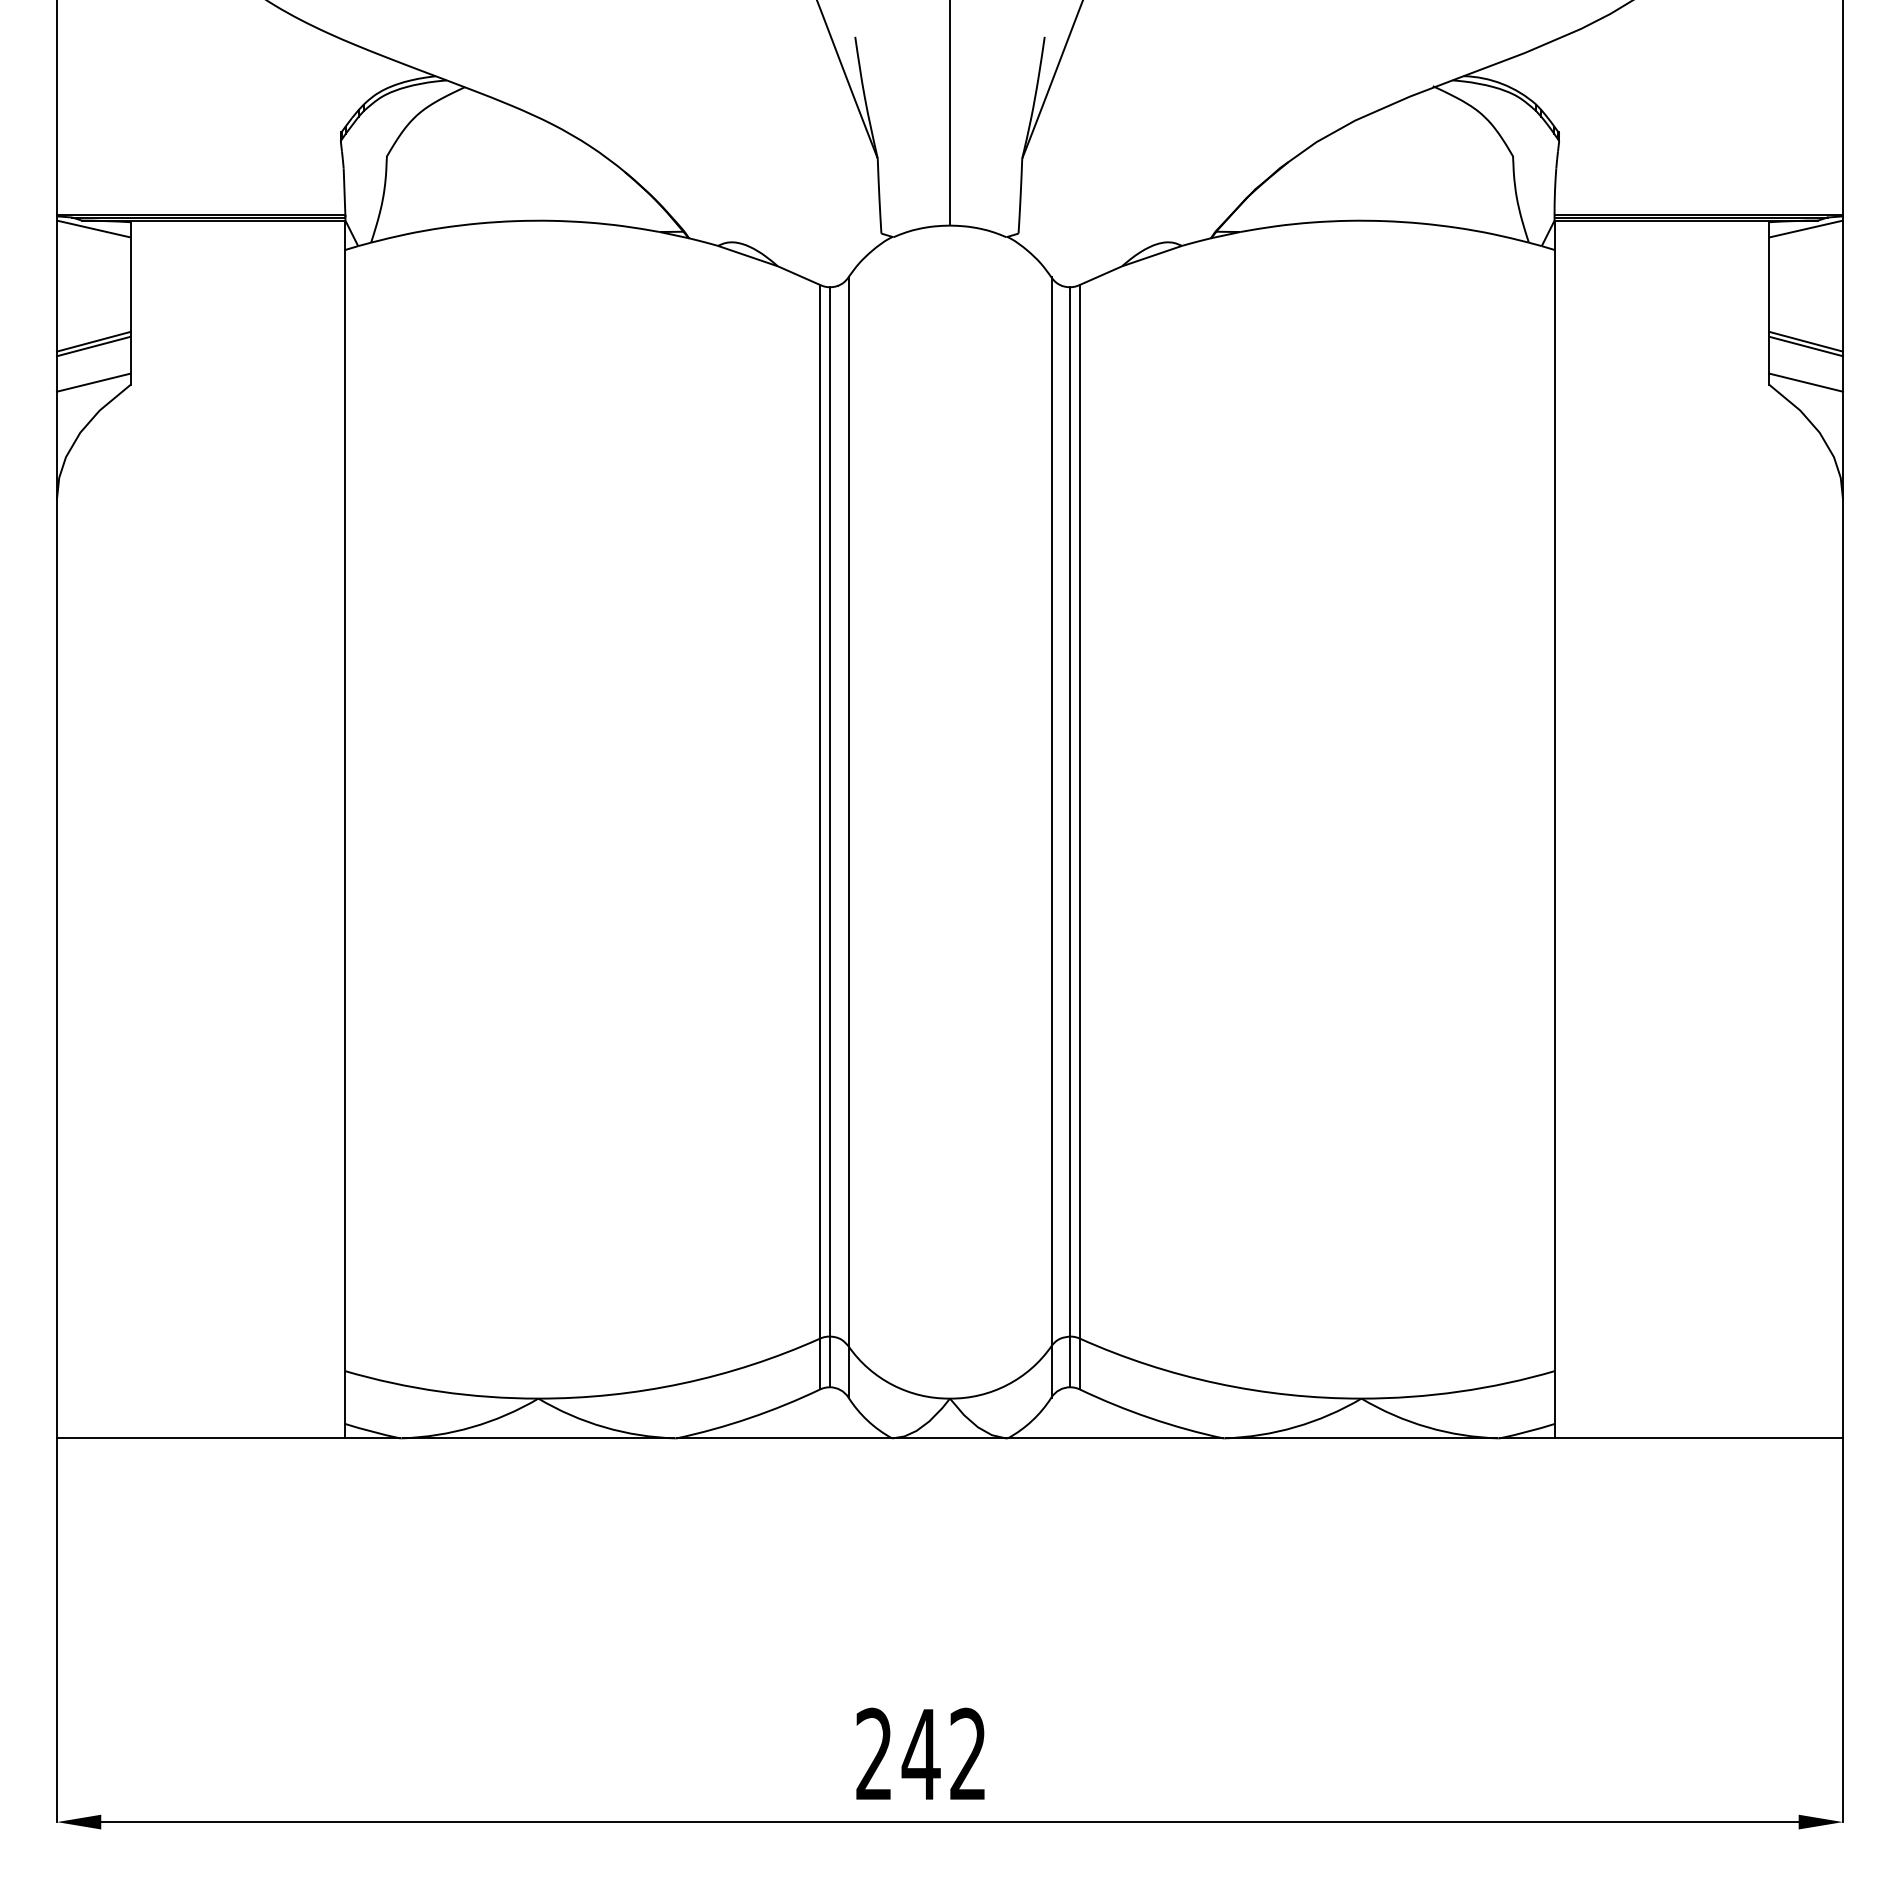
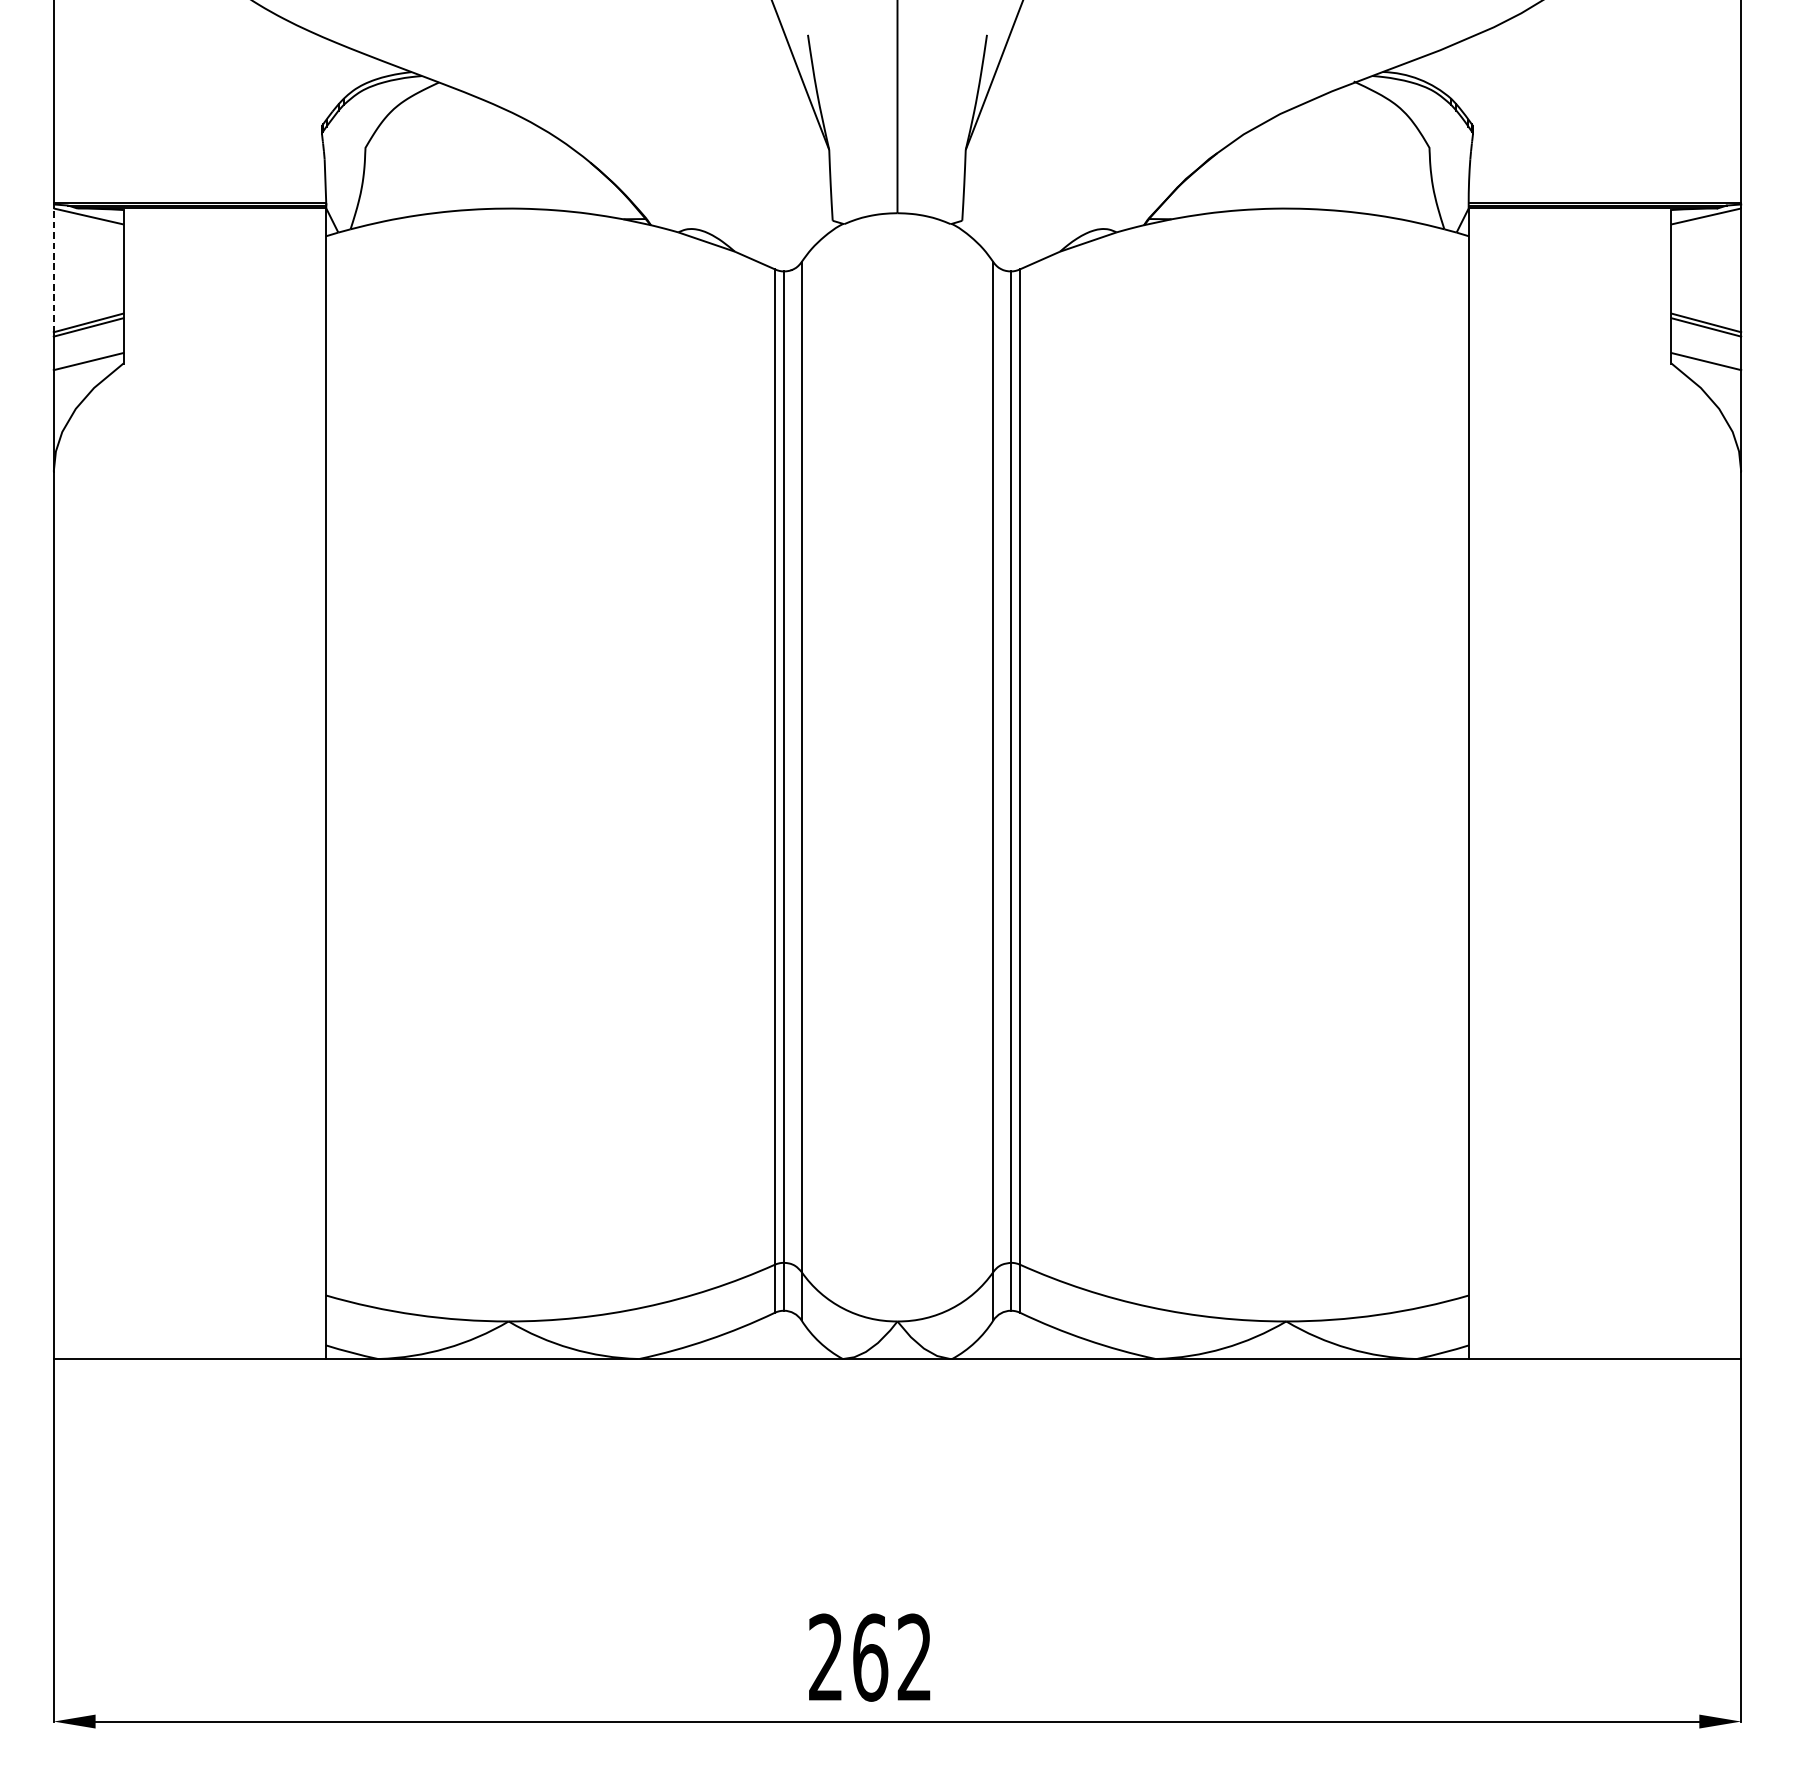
line: (56, 285) -> (53, 269), solid -> dashed
text: (920, 1754) -> (869, 1657), 242 -> 262

